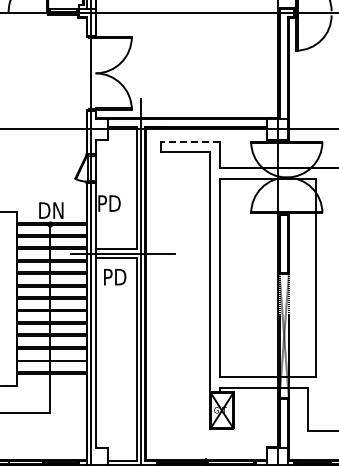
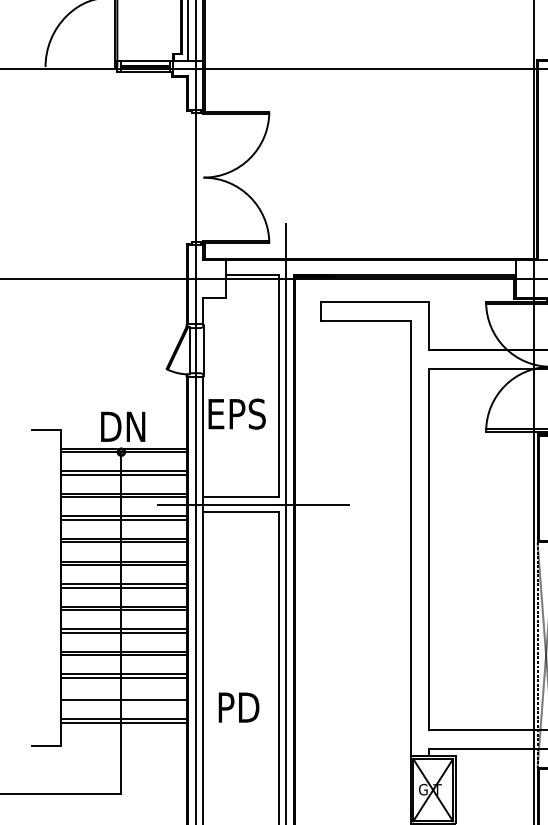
line: (190, 141) -> (375, 301), dashed -> solid
text: (114, 203) -> (237, 413), PD -> EPS
text: (115, 277) -> (239, 708), moved

